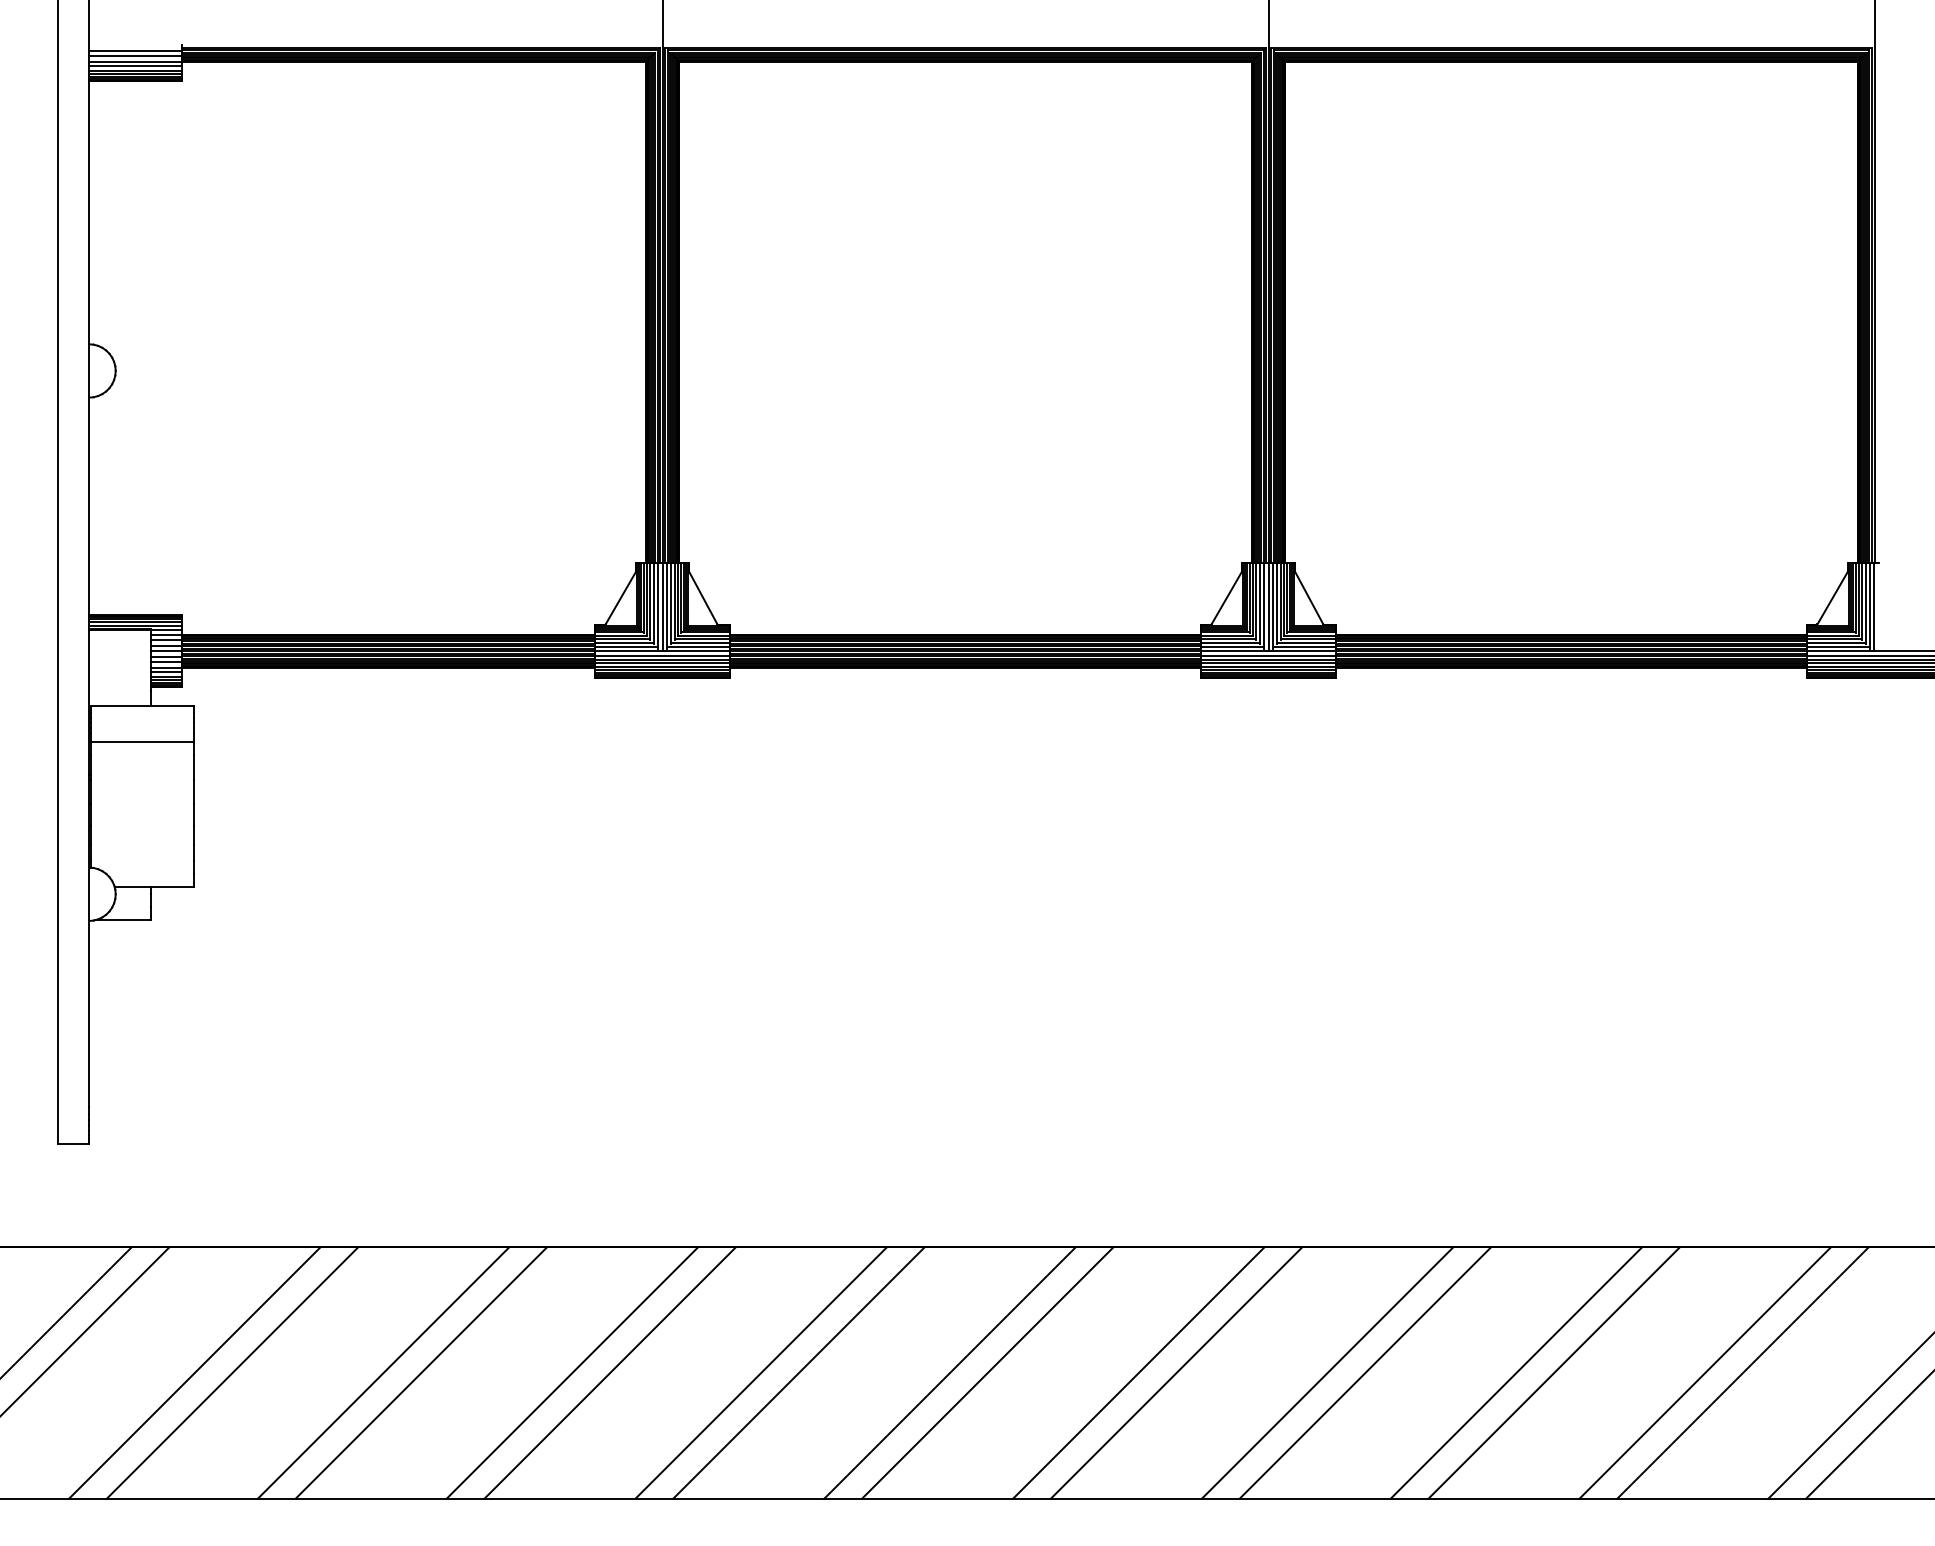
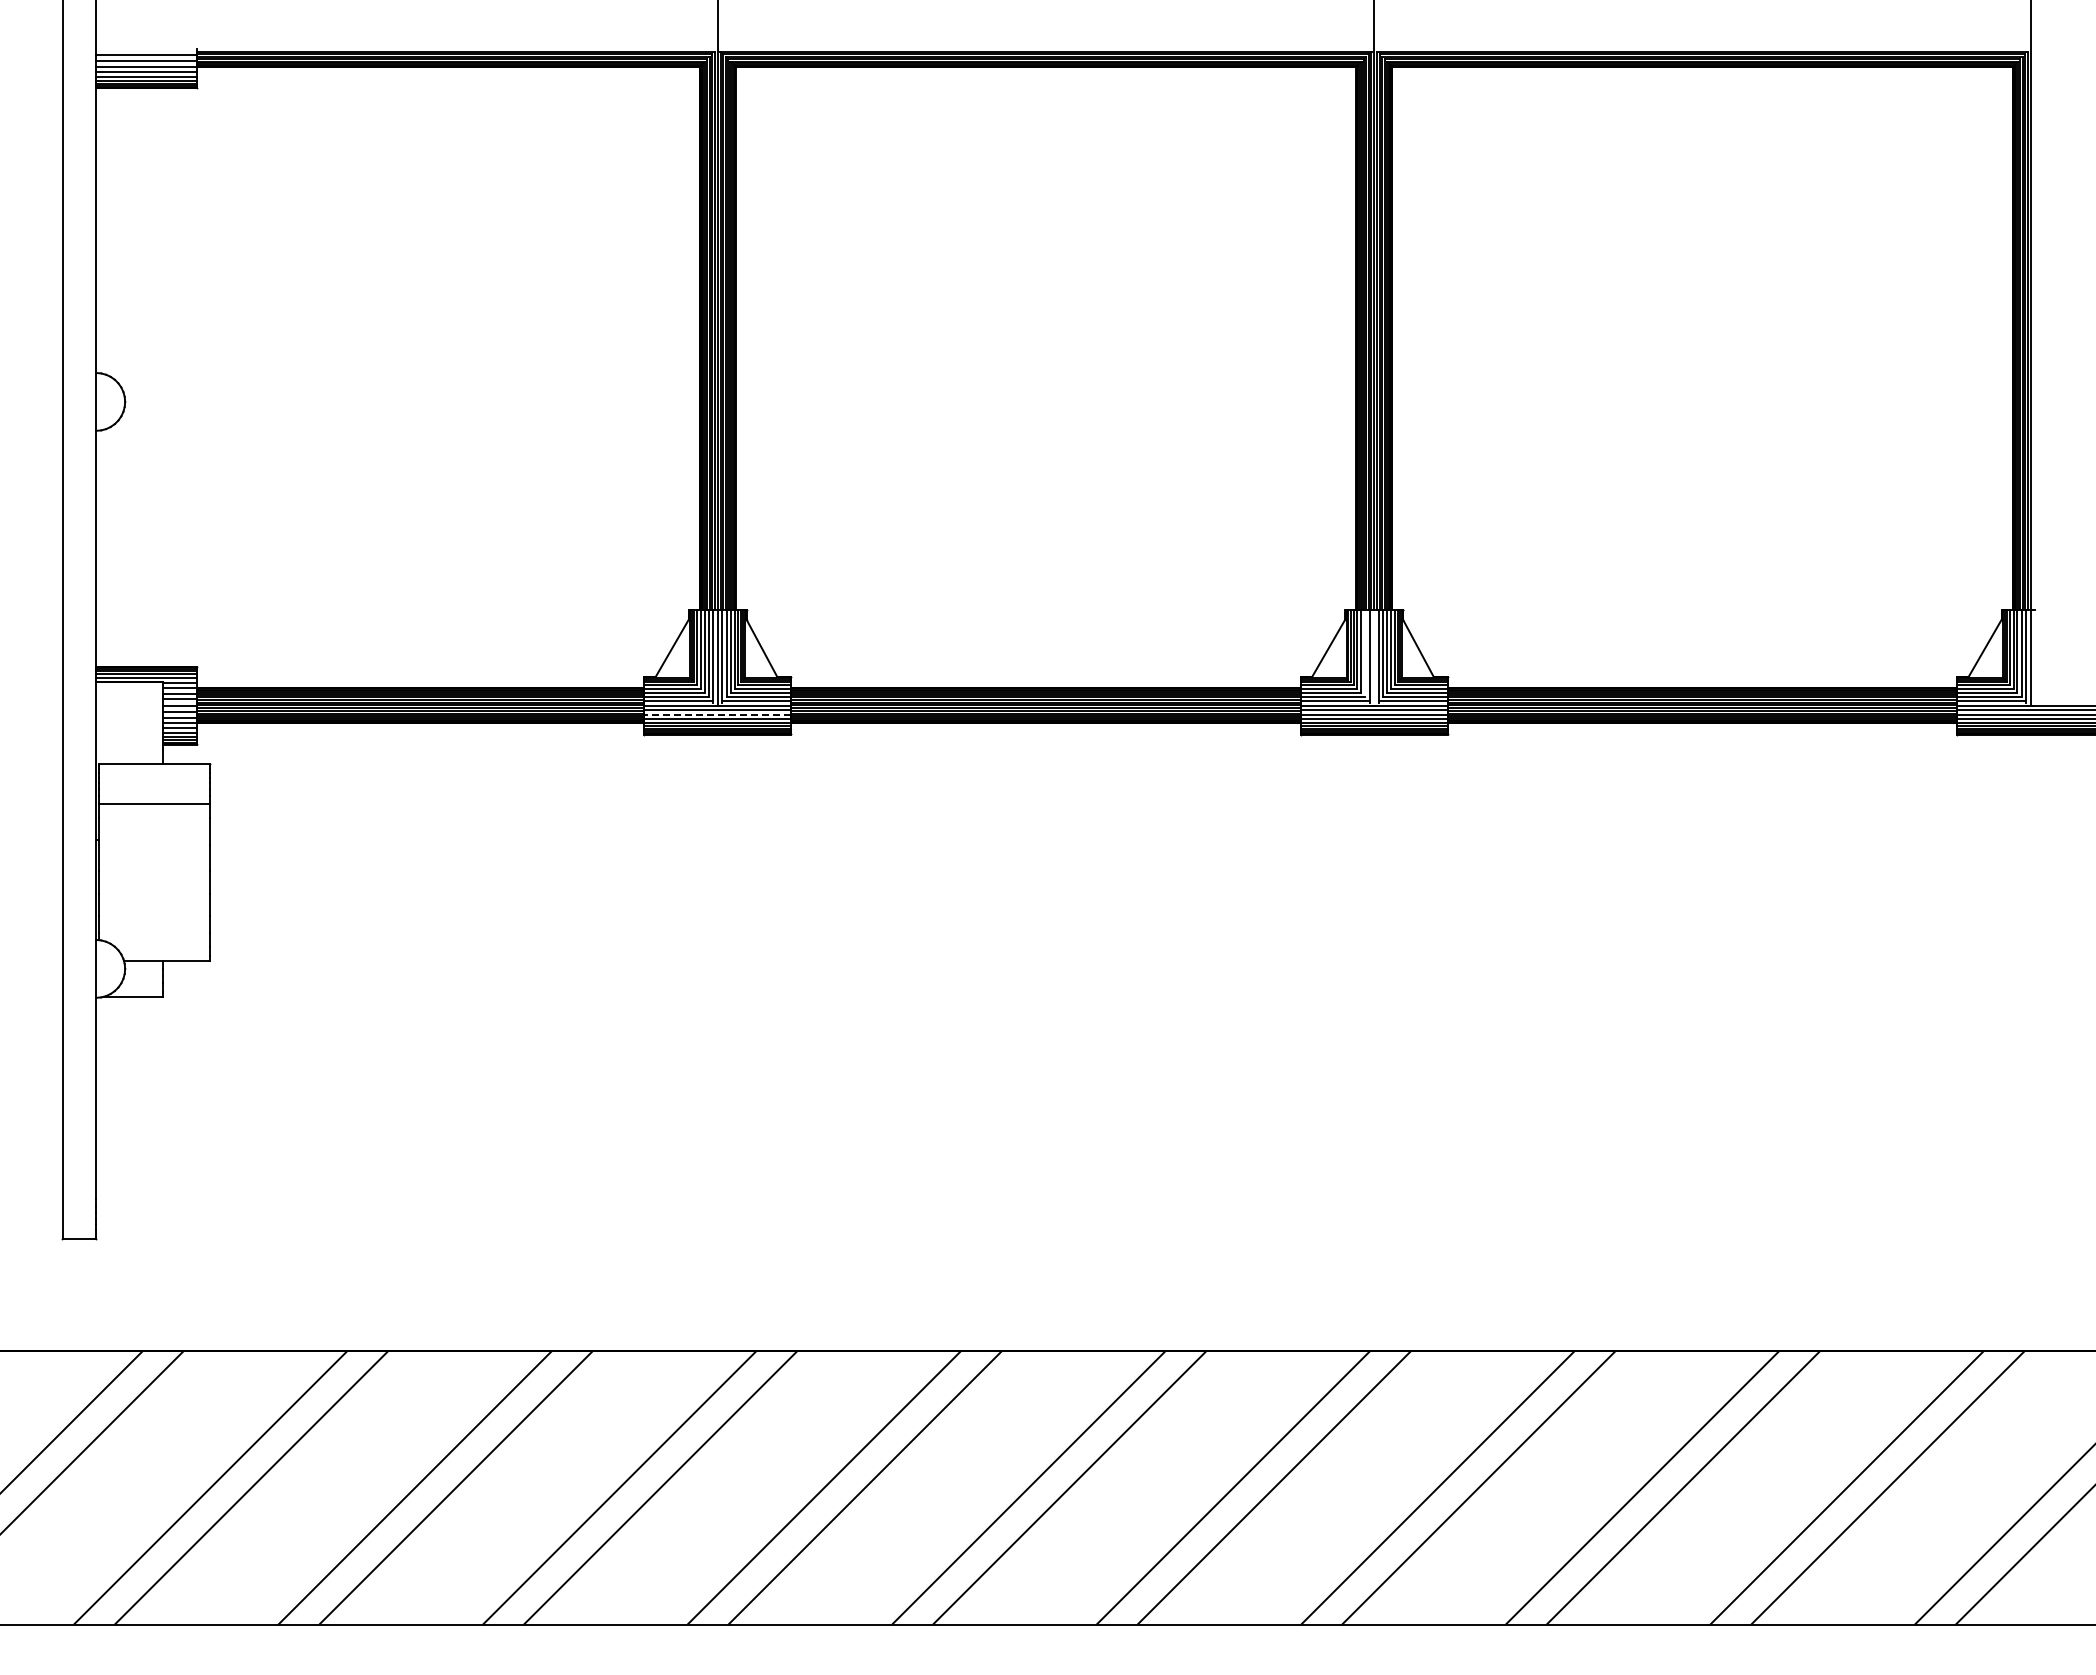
line: (1260, 603) -> (1365, 653), removed
line: (1268, 606) -> (1374, 657), removed
line: (662, 659) -> (717, 714), solid -> dashed

